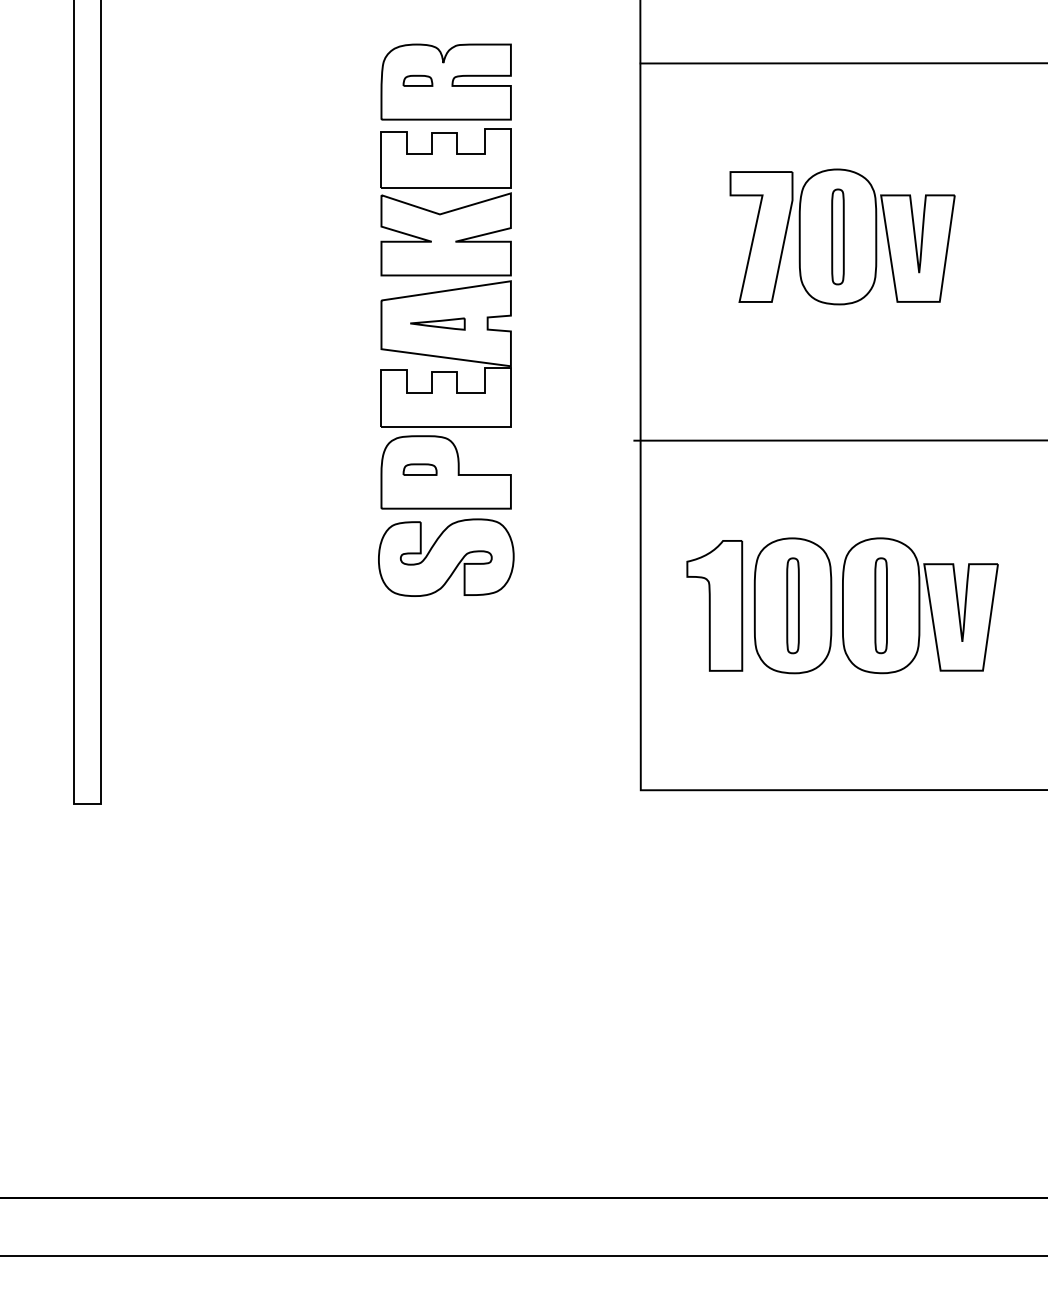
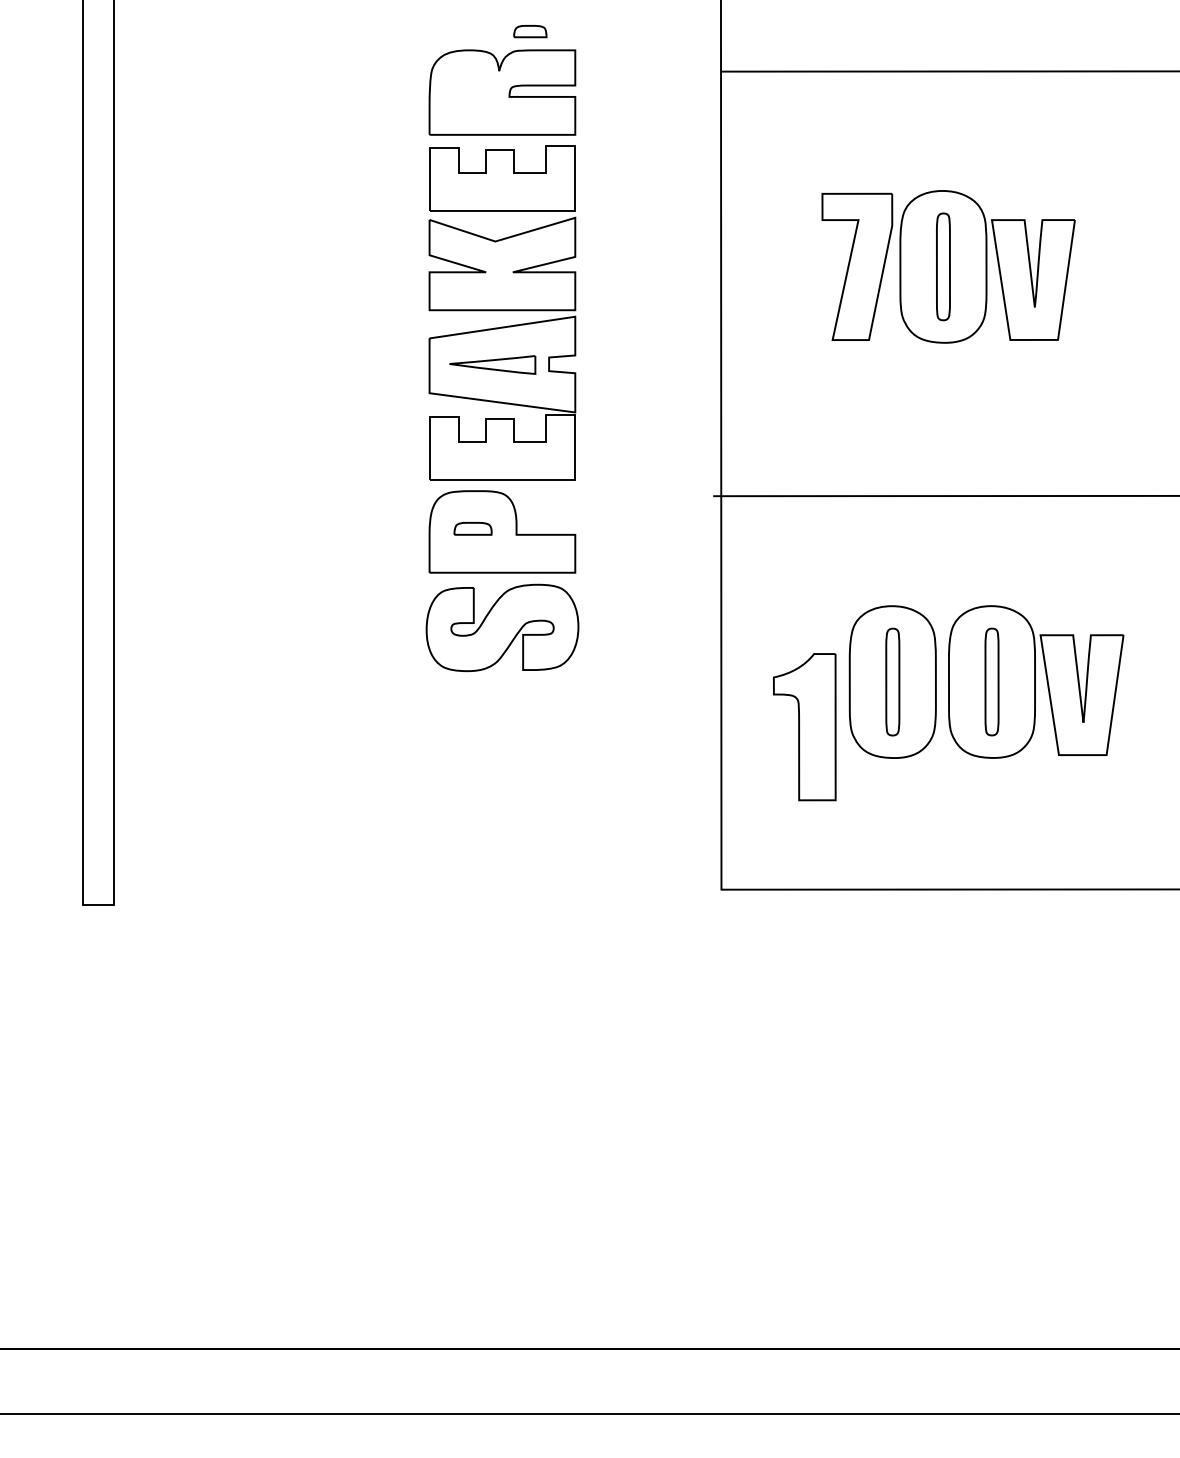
part: (417, 80) -> (529, 31), moved
part: (437, 323) -> (492, 364), size x1.4
part: (714, 605) -> (804, 726), moved

